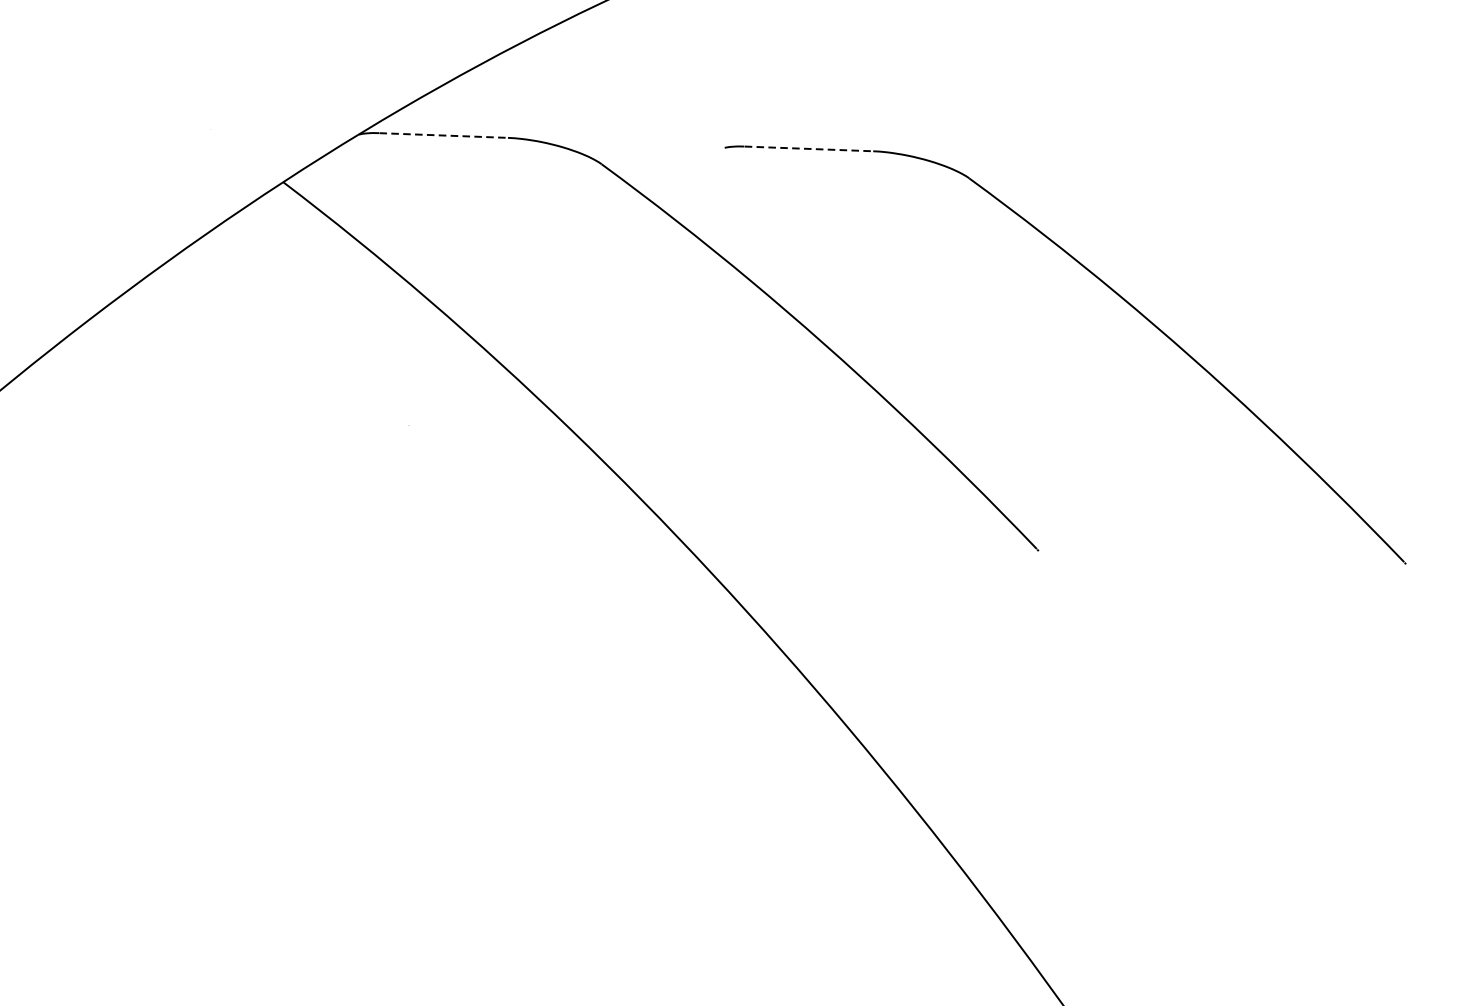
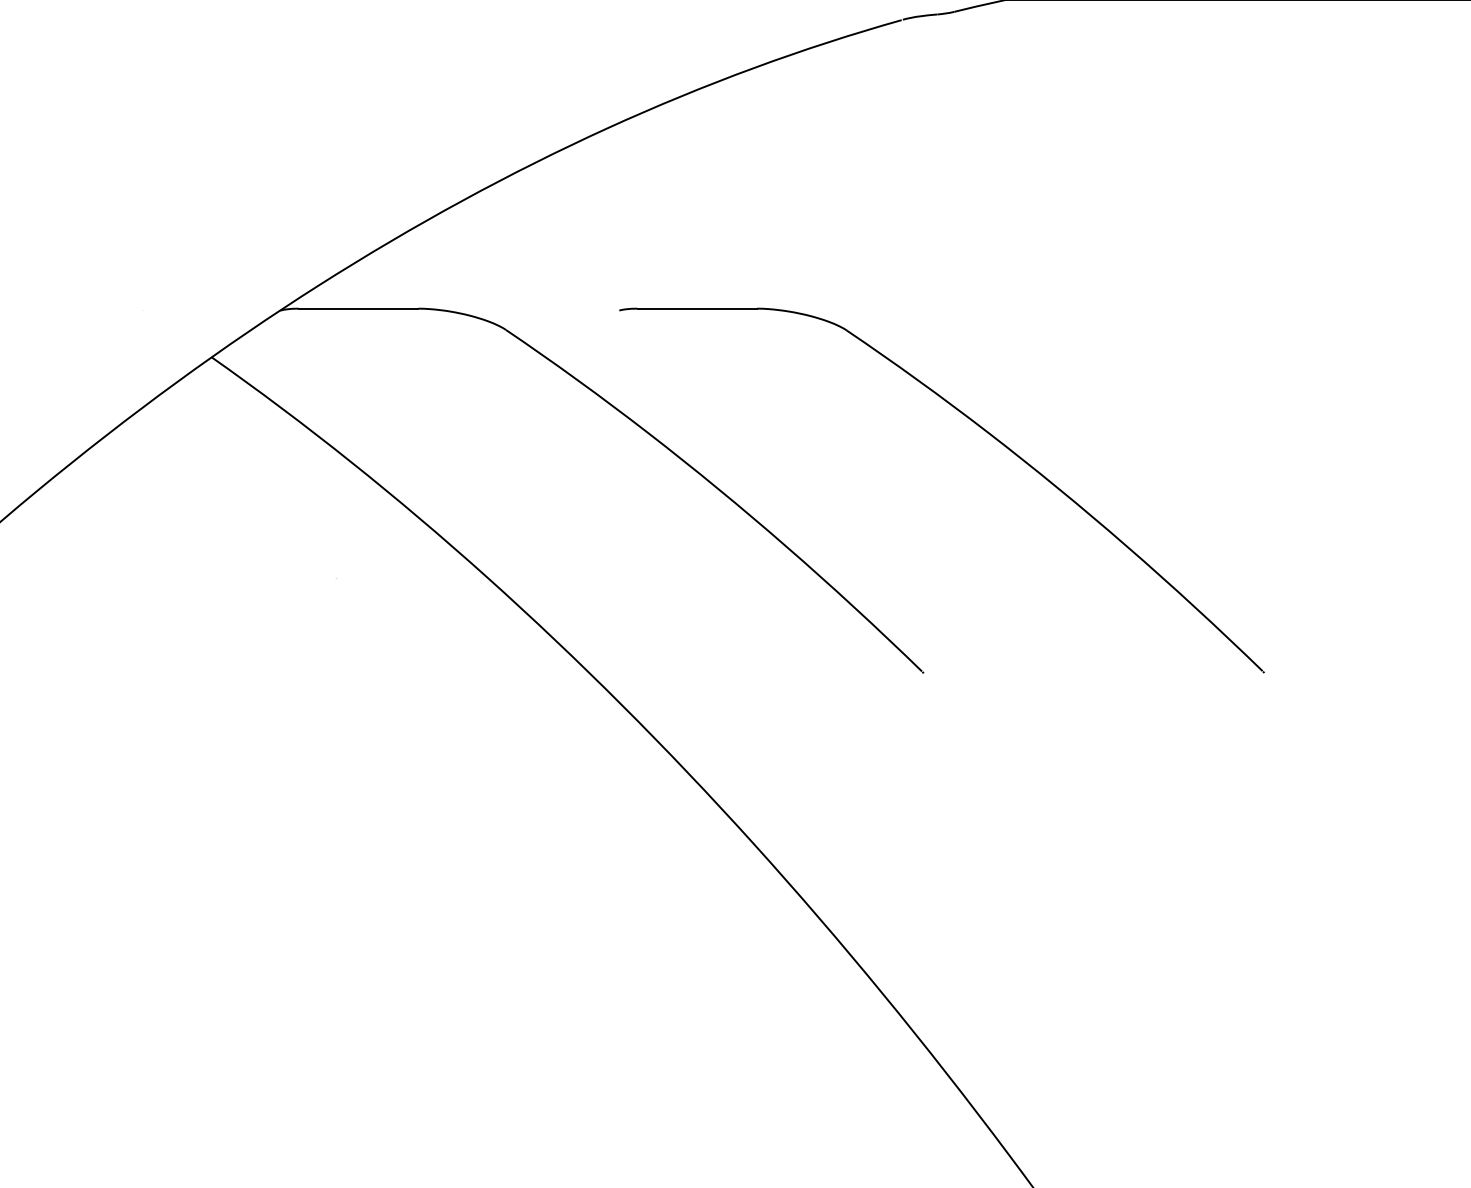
line: (443, 135) -> (358, 308), dashed -> solid
line: (809, 148) -> (697, 308), dashed -> solid

